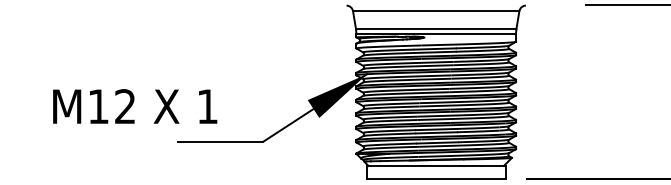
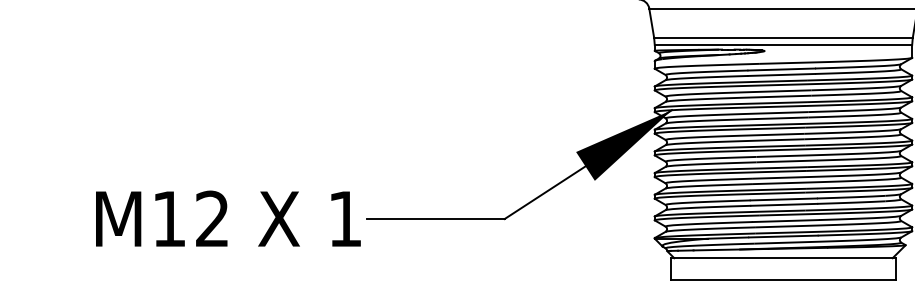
text: (135, 106) -> (228, 218), moved

